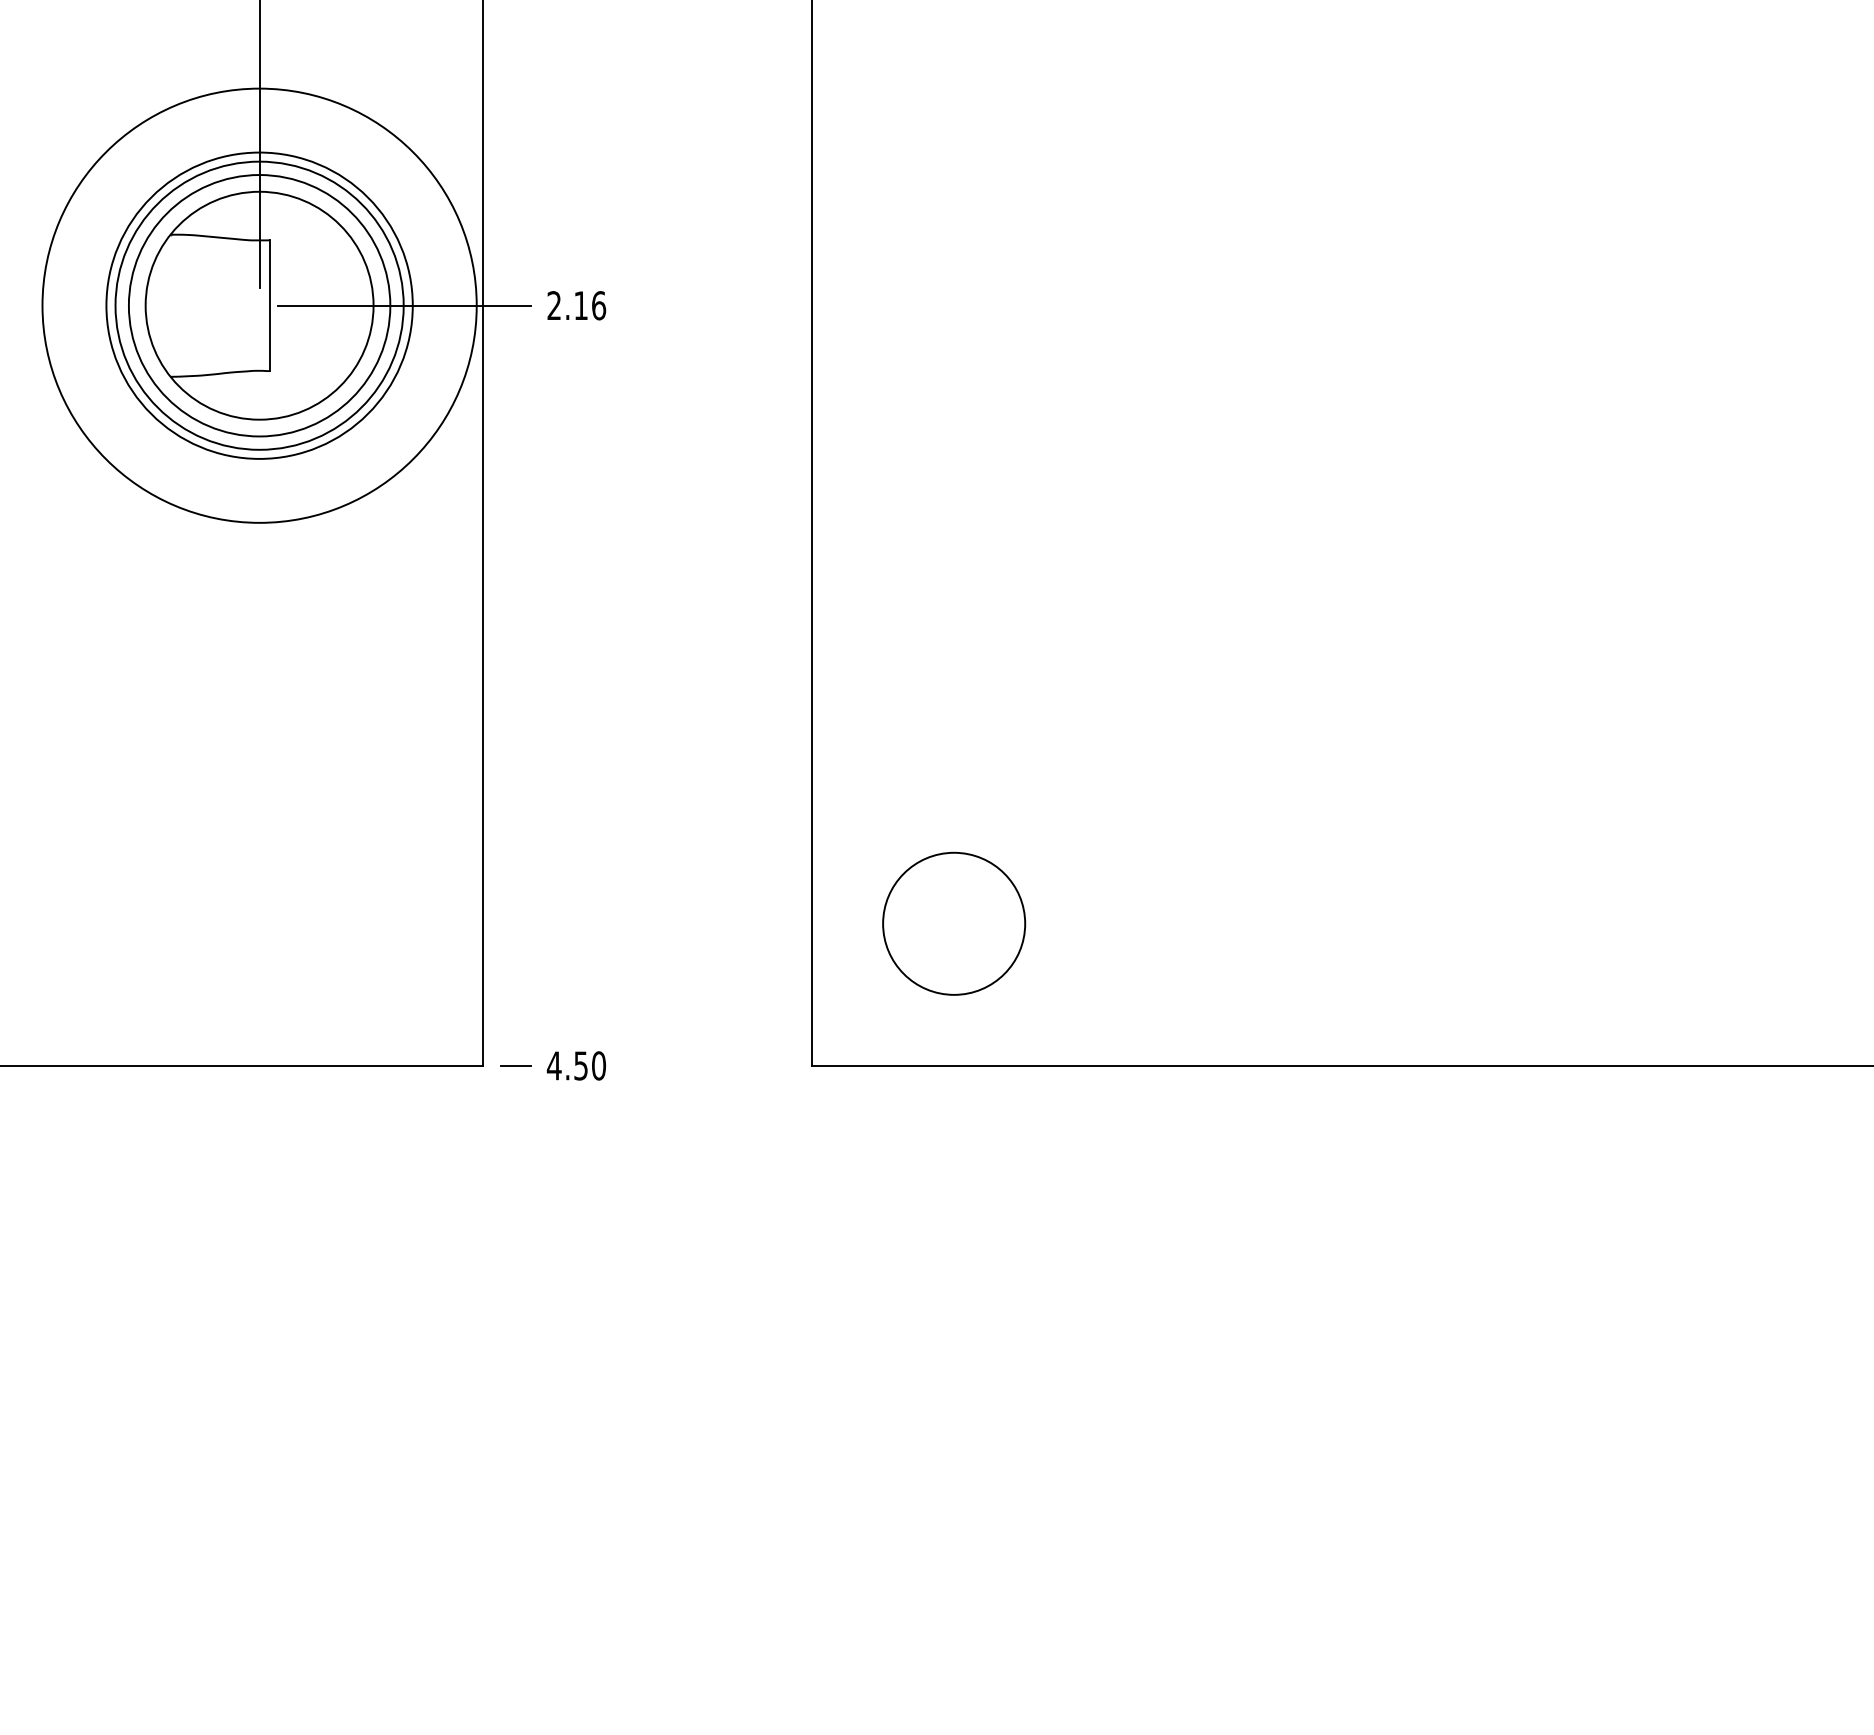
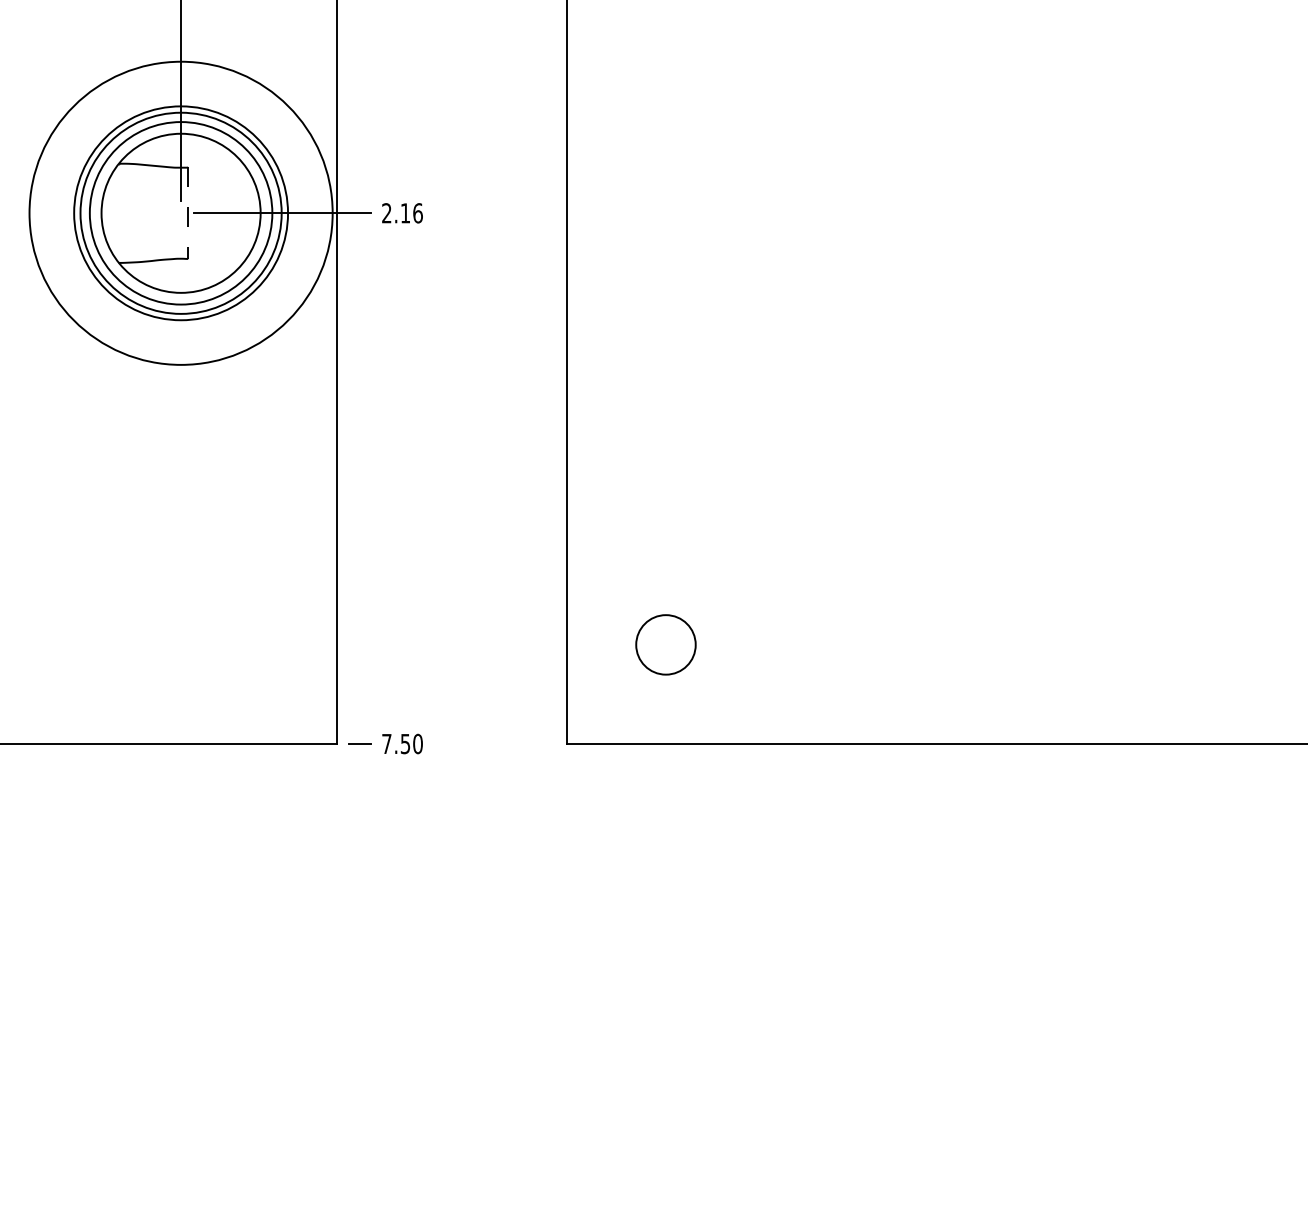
line: (270, 305) -> (188, 213), solid -> dashed
circle: (953, 923) -> (665, 644), size x0.6
text: (553, 1065) -> (386, 743), 4.50 -> 7.50

